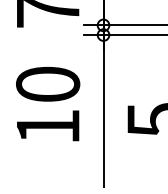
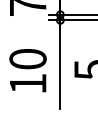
text: (47, 103) -> (27, 70), moved

